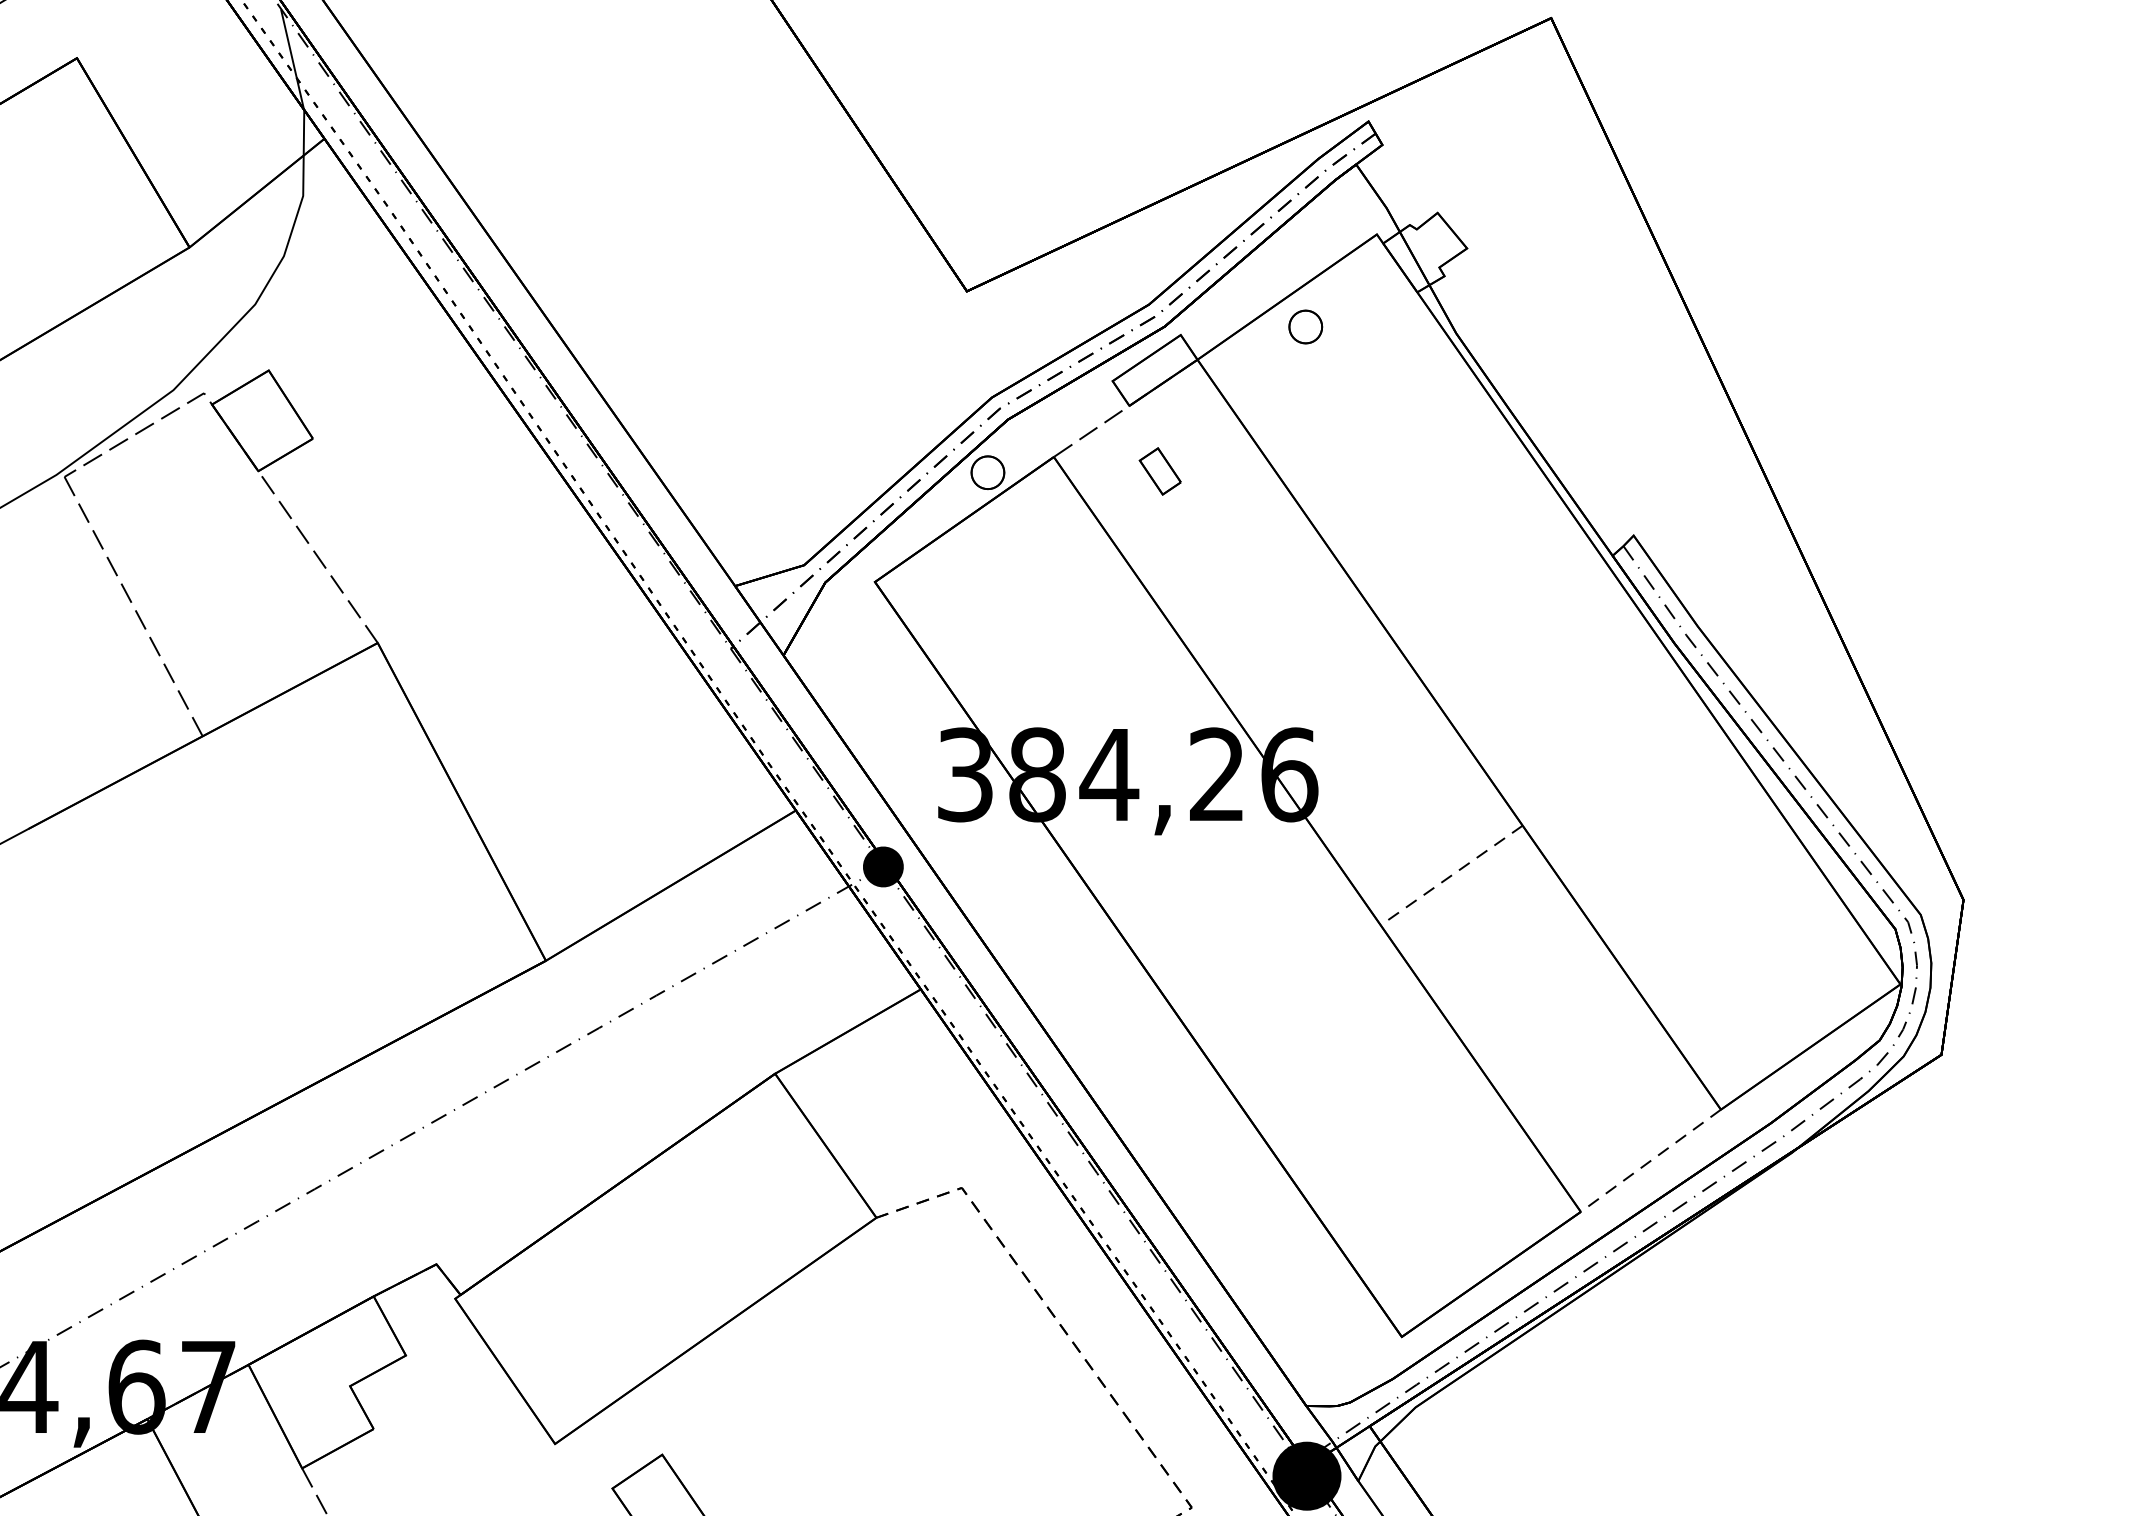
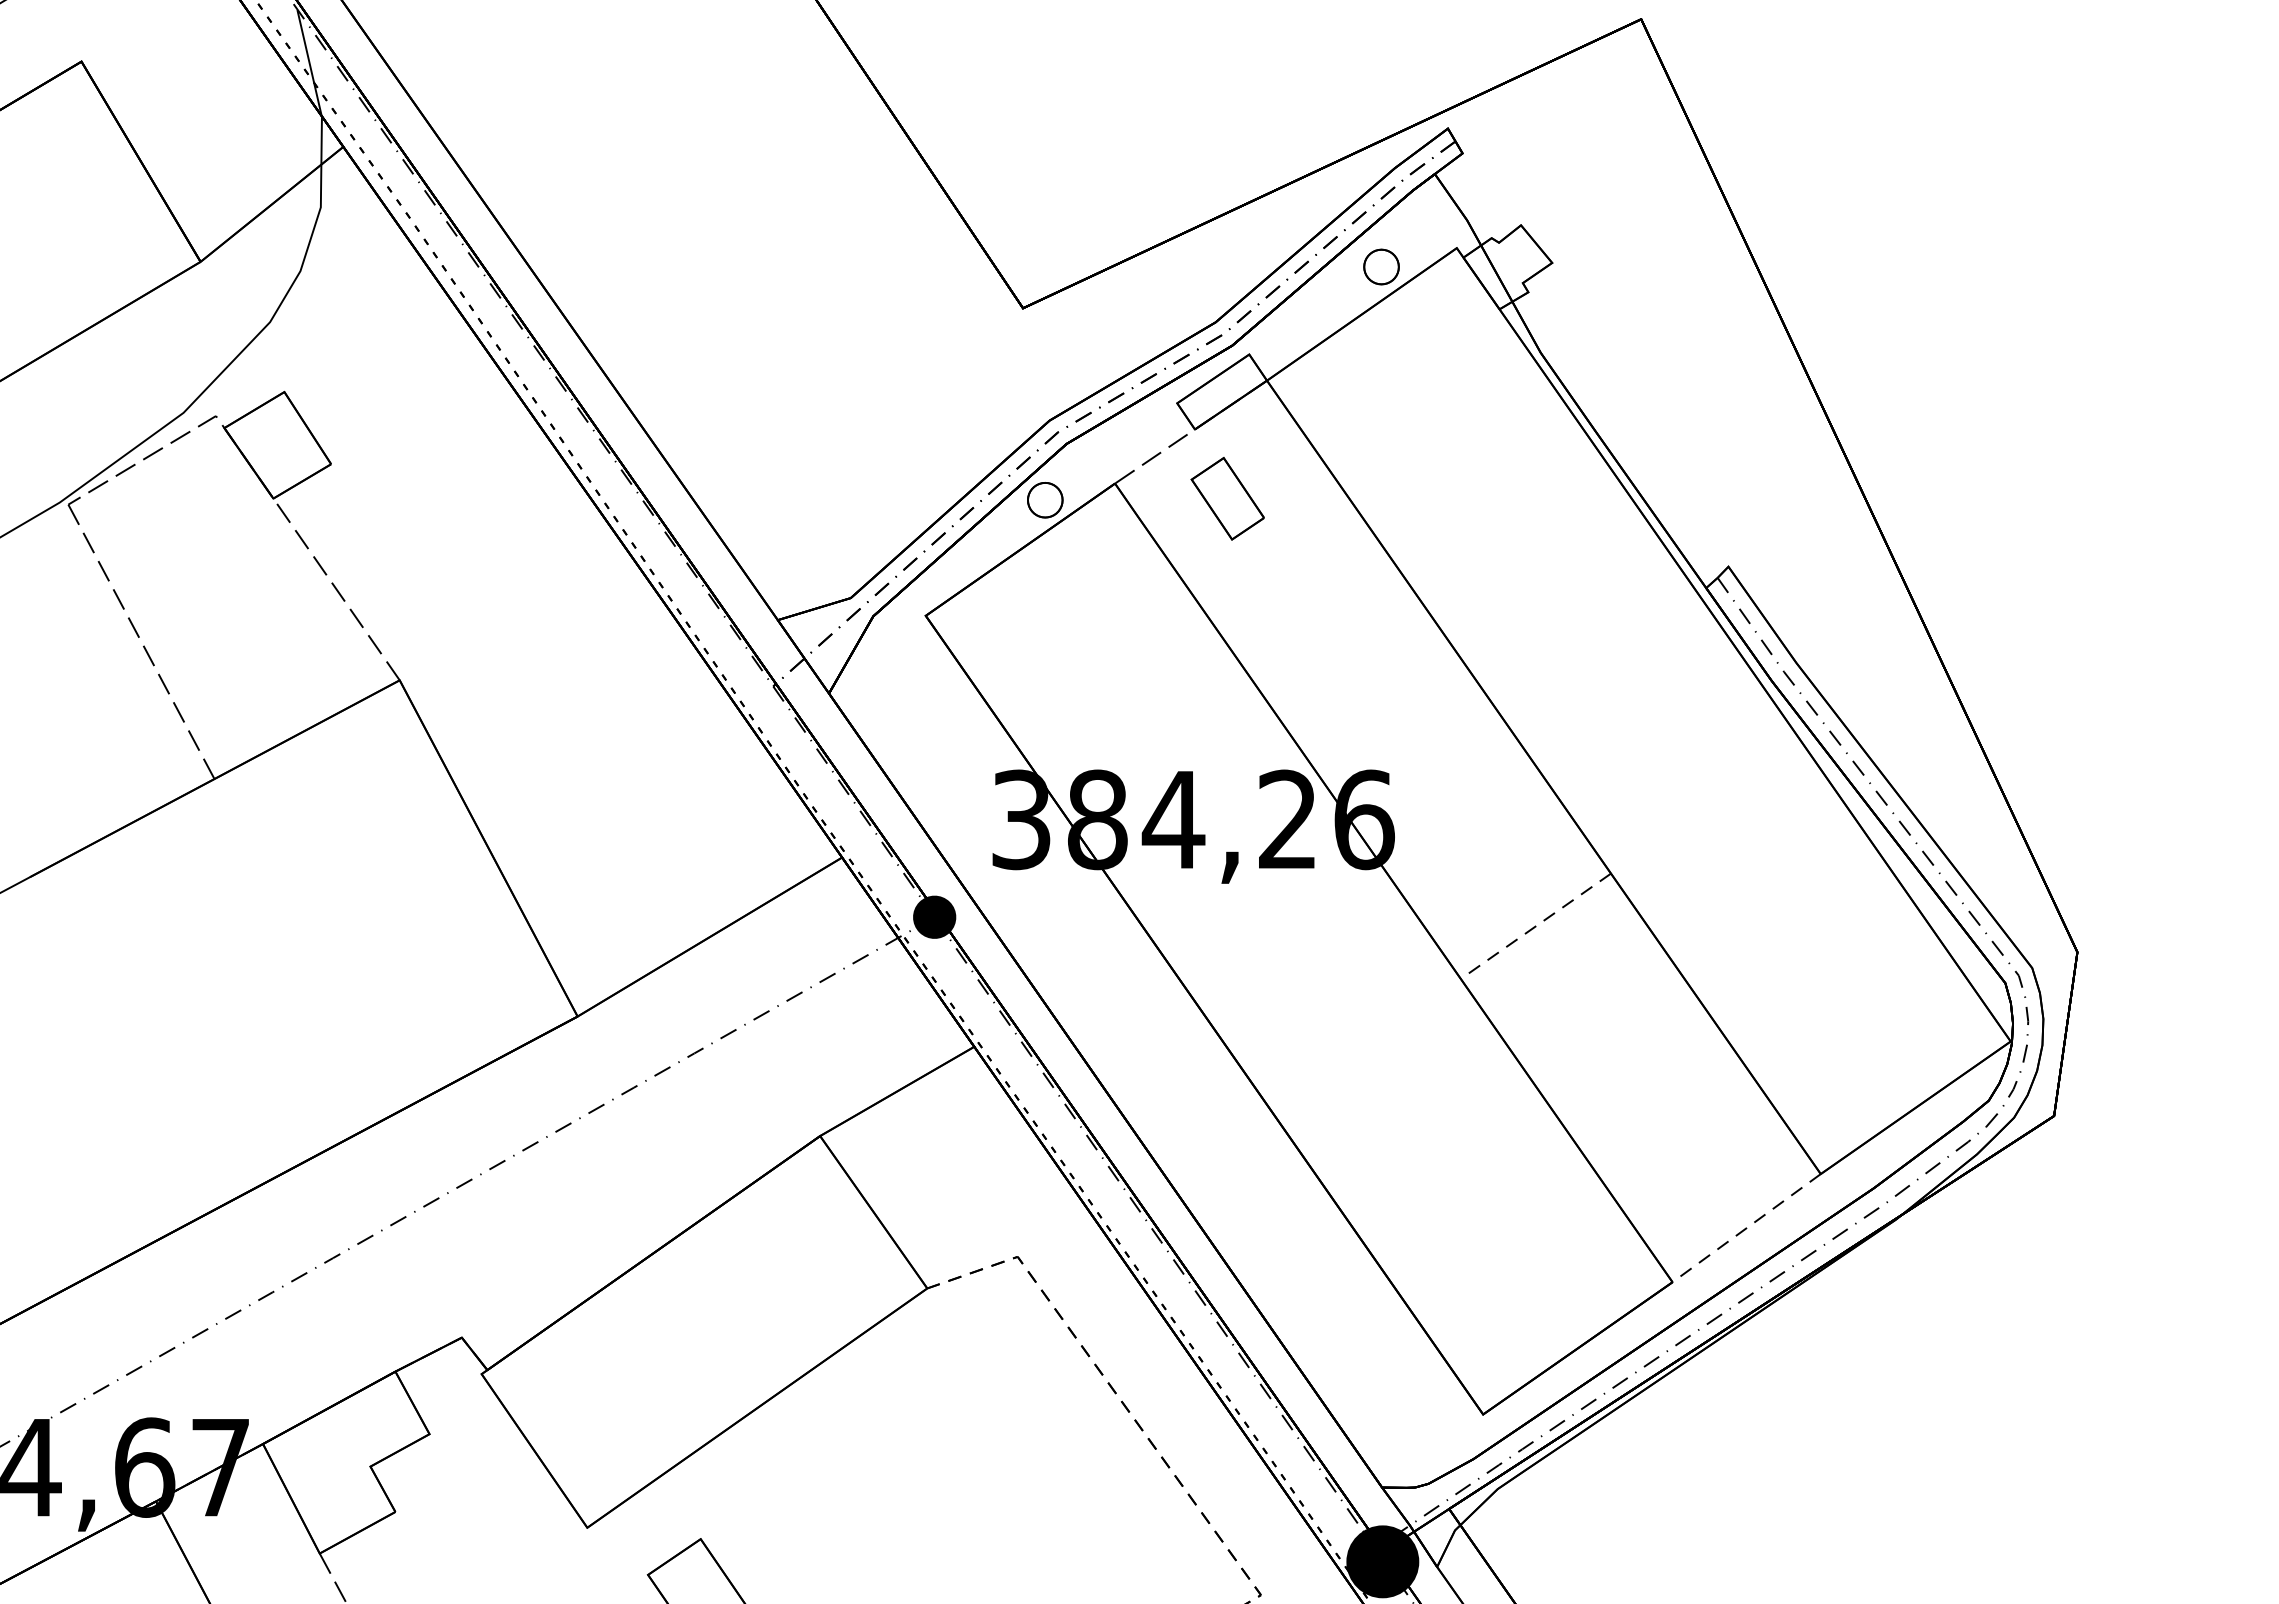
part: (1305, 326) -> (1381, 266), moved
part: (1160, 471) -> (1227, 498), size x1.67

